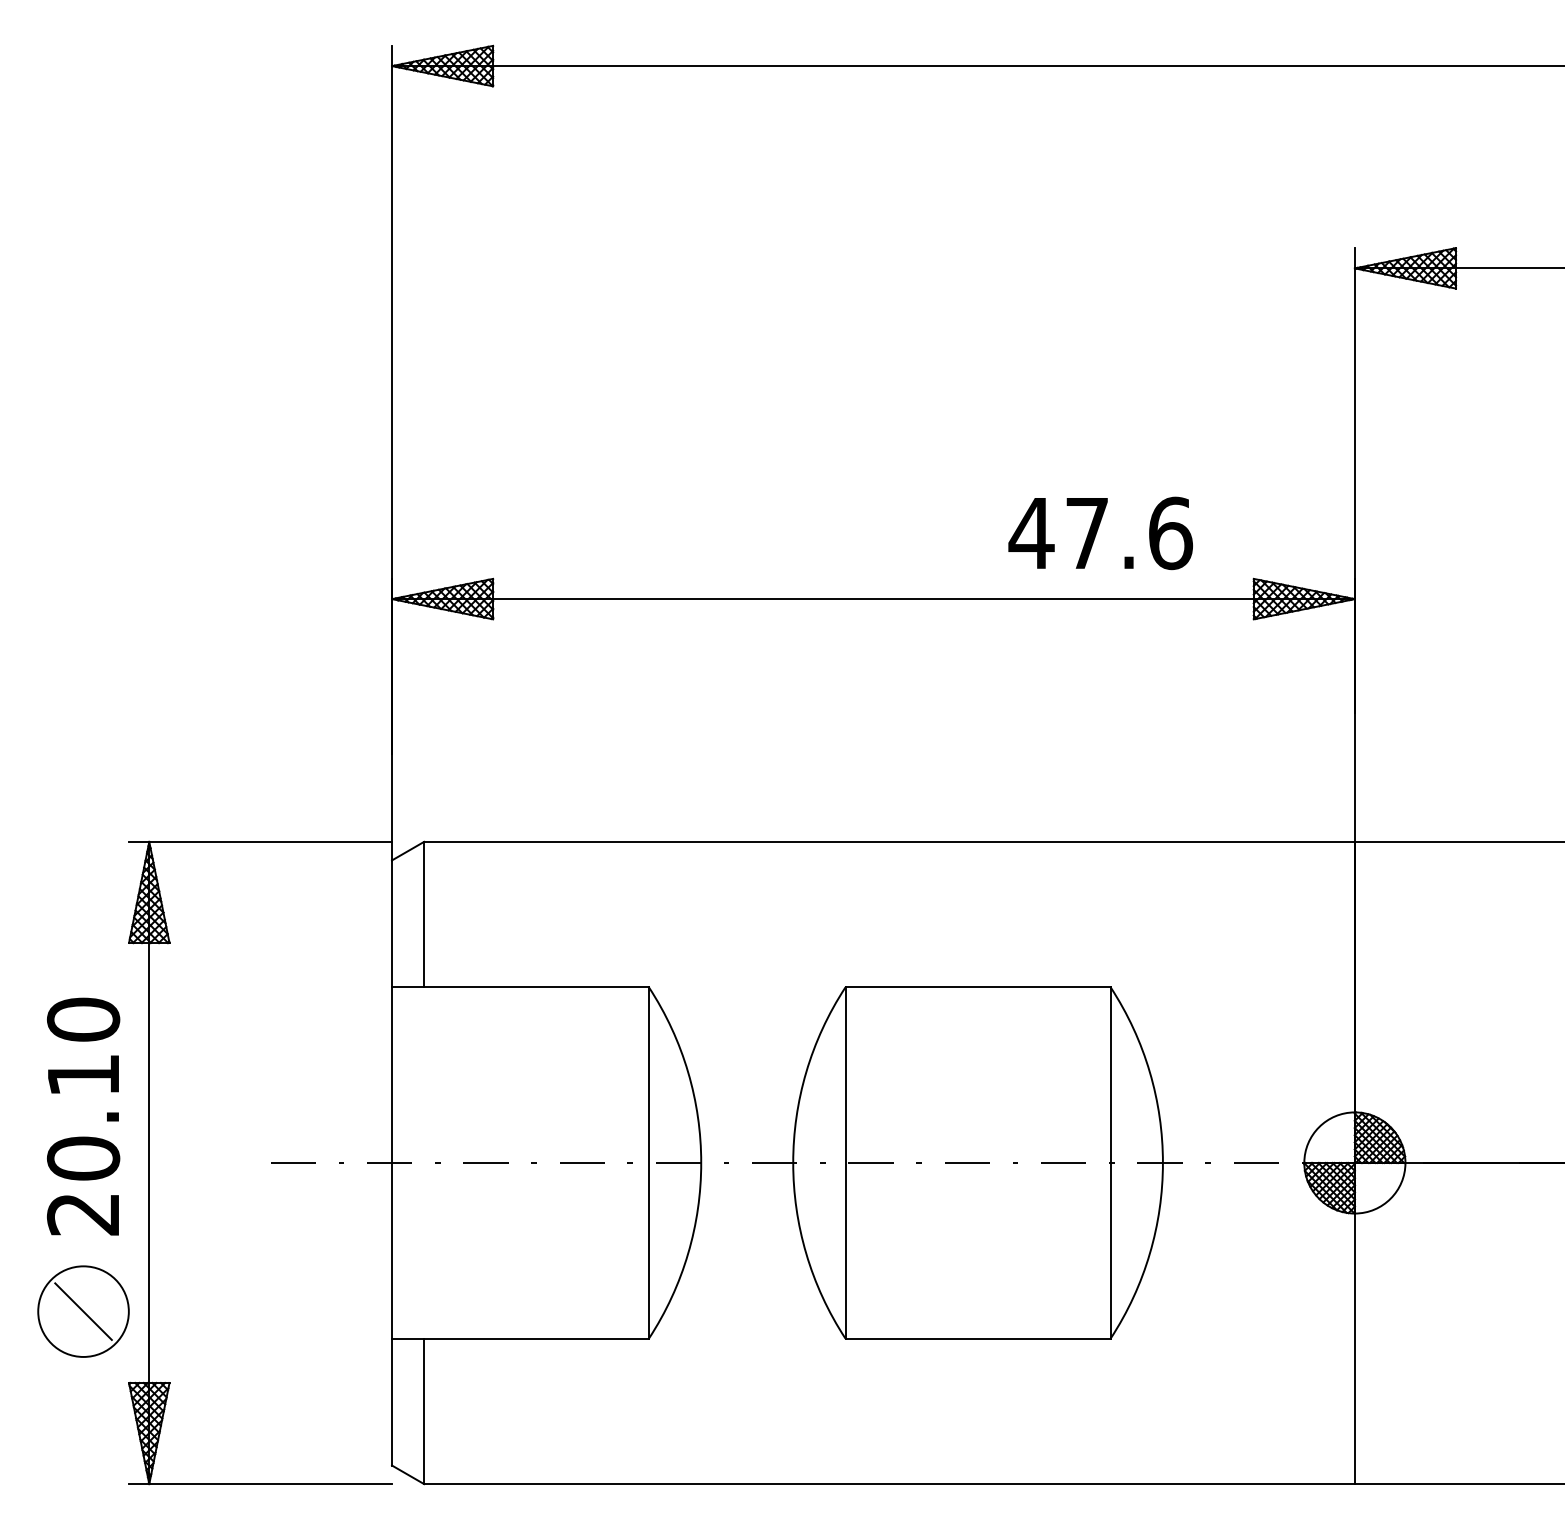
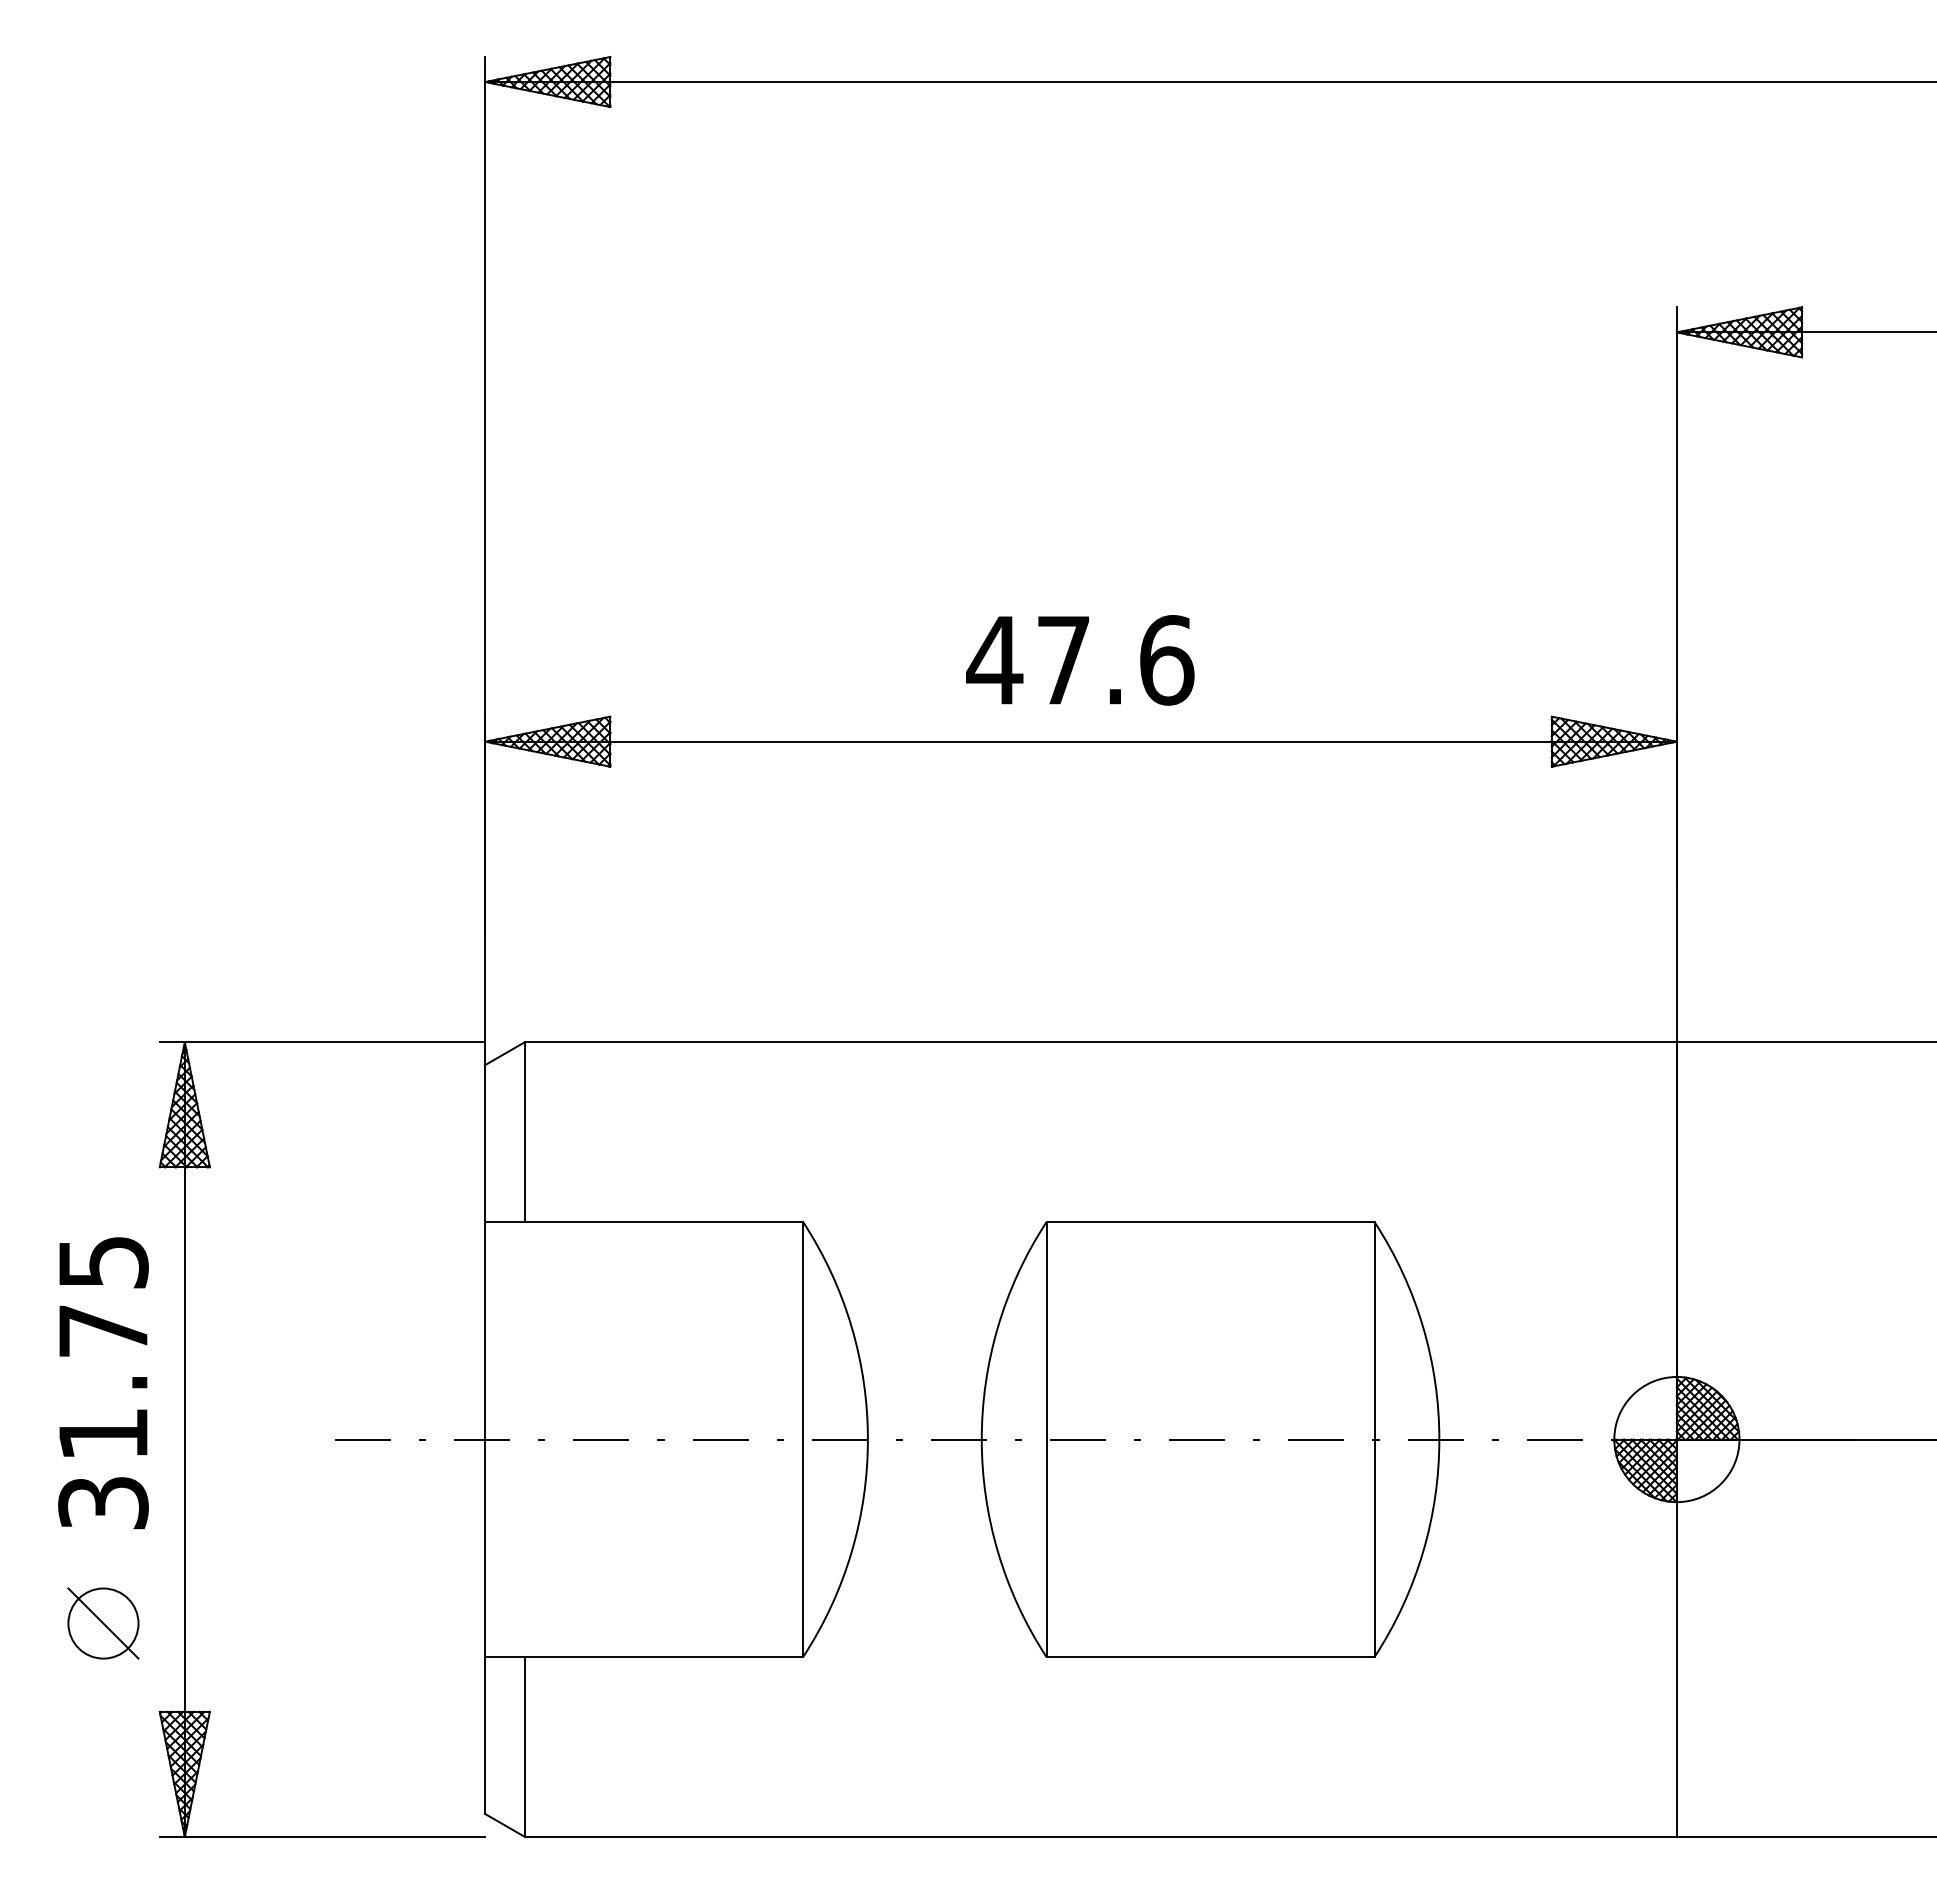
text: (1100, 533) -> (1080, 660), moved
text: (83, 1116) -> (103, 1382), 20.10 -> 31.75
circle: (83, 1311) -> (103, 1623), size x0.62

